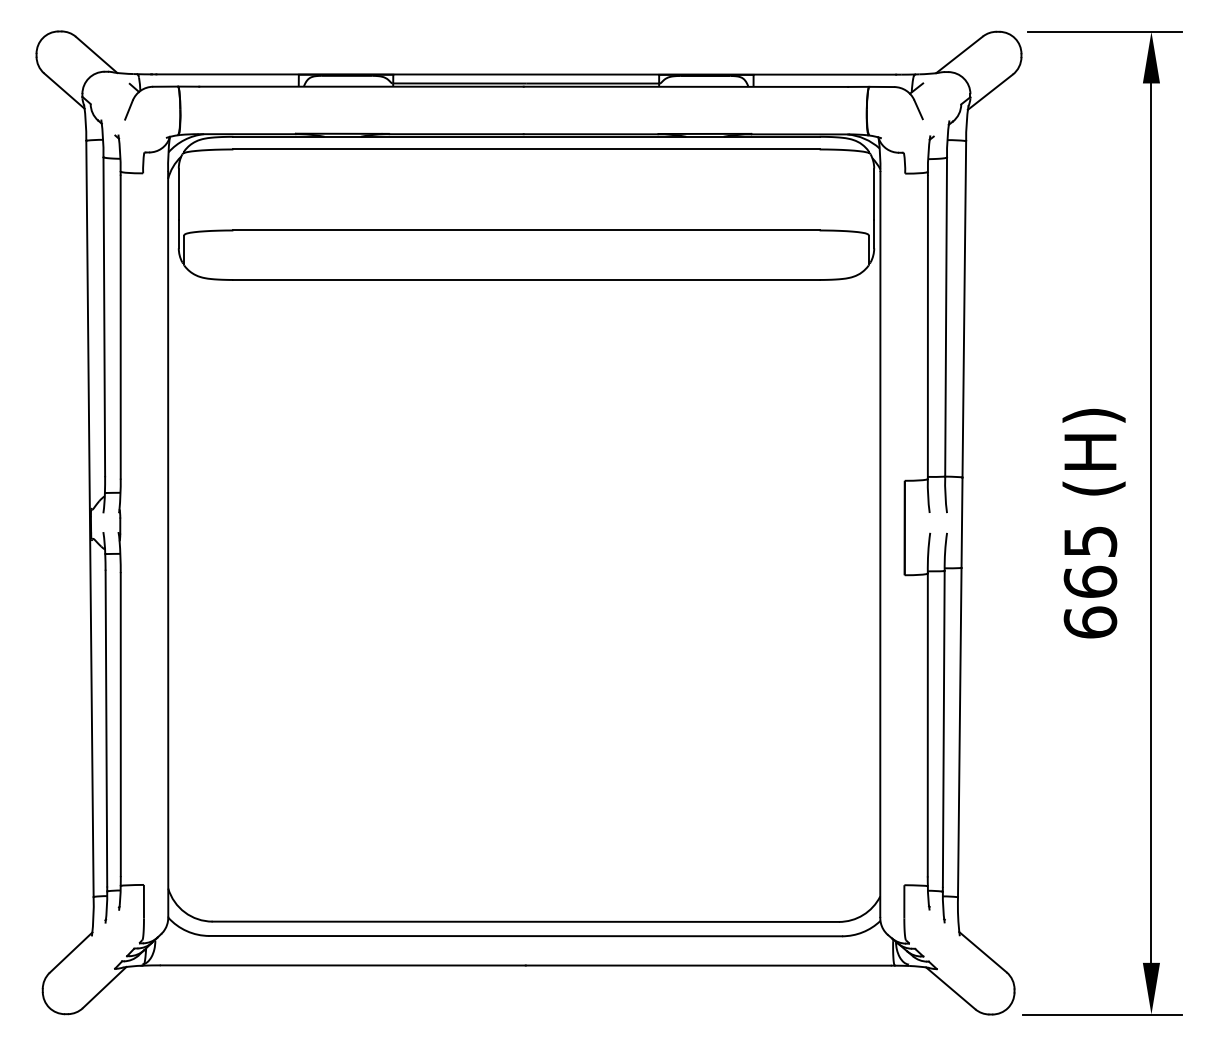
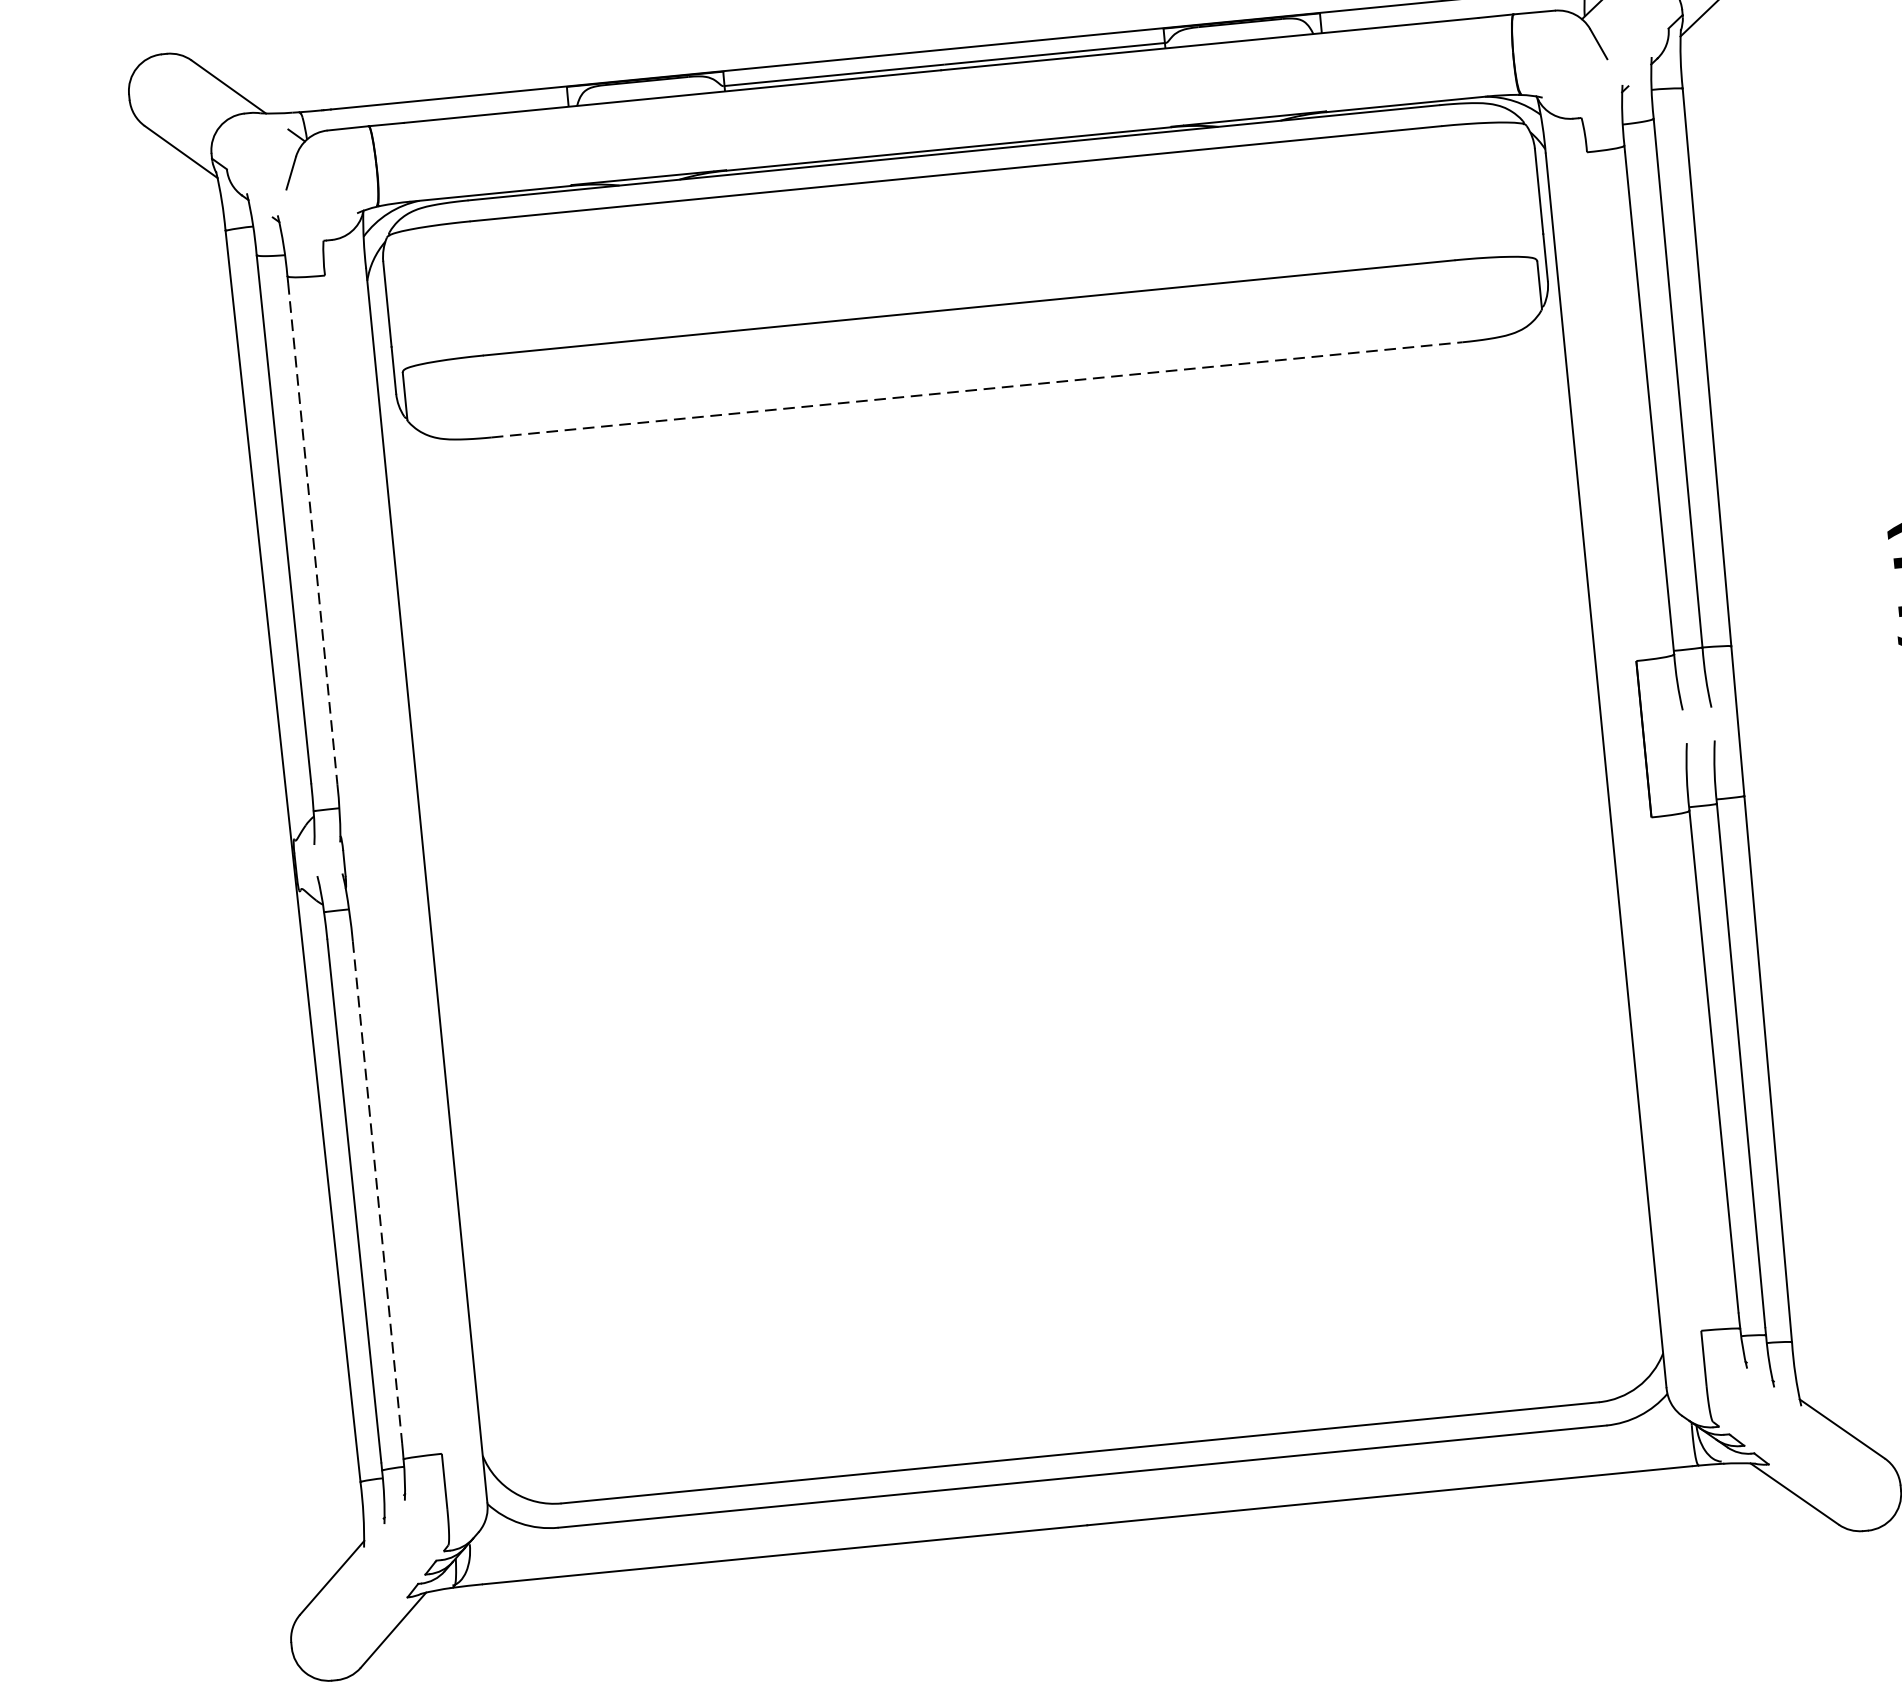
line: (527, 279) -> (978, 388), solid -> dashed
line: (120, 327) -> (312, 534), solid -> dashed
line: (120, 724) -> (376, 1191), solid -> dashed

